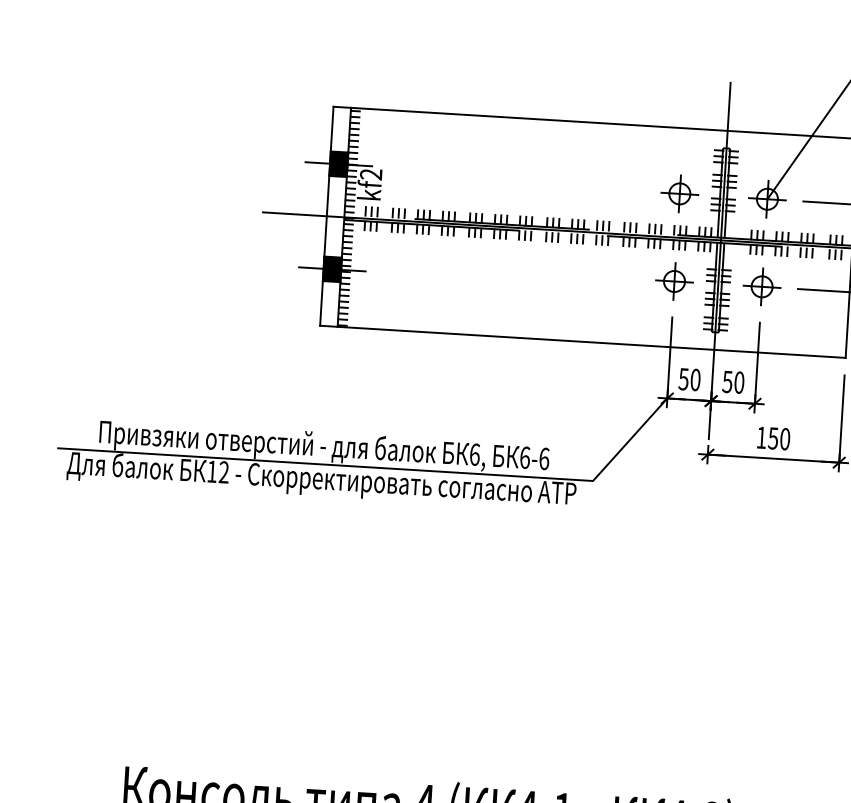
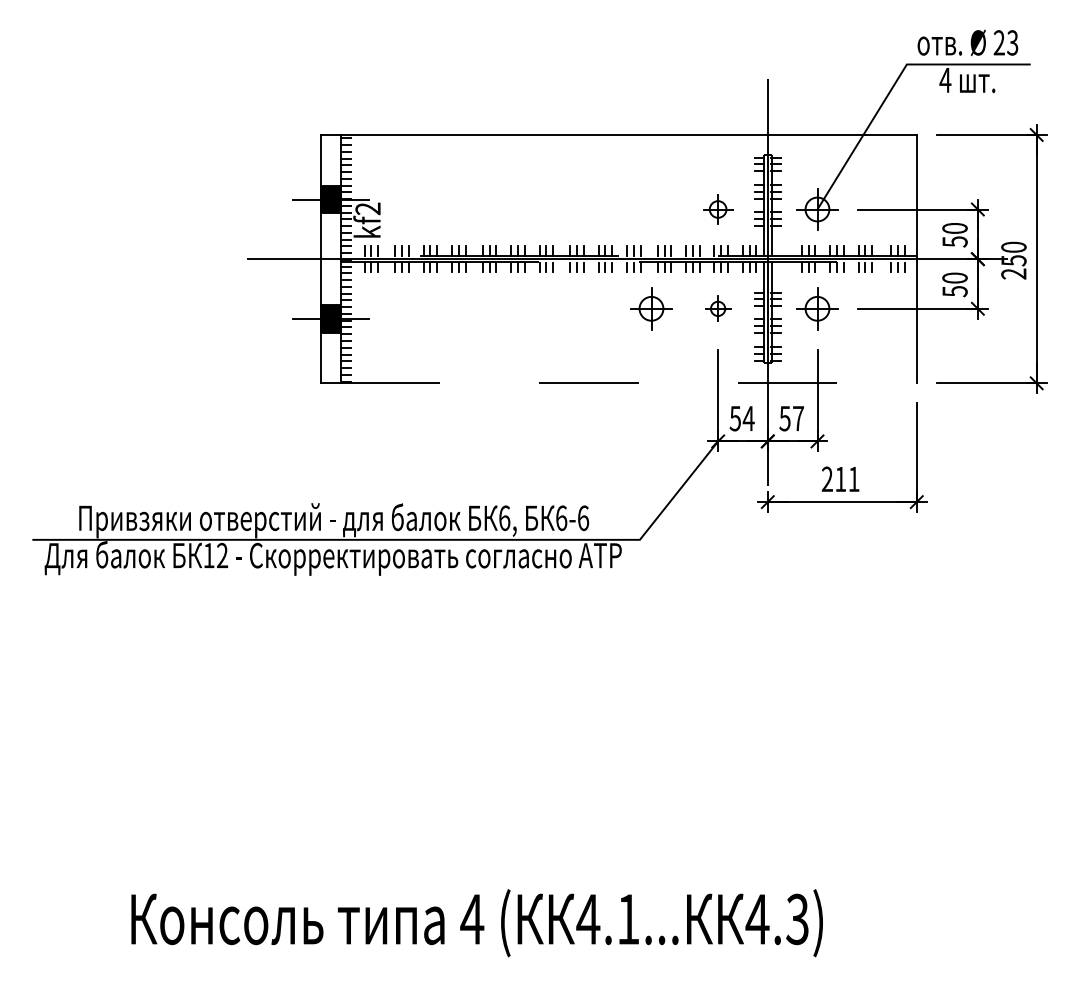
part: (679, 193) -> (717, 209), size x0.7
part: (615, 277) -> (651, 308), added
part: (673, 281) -> (717, 308), size x0.6
line: (592, 342) -> (629, 383), solid -> dashed
text: (695, 379) -> (748, 418), 50 -> 54
text: (739, 382) -> (798, 418), 50 -> 57
text: (773, 438) -> (840, 479), 150 -> 211

